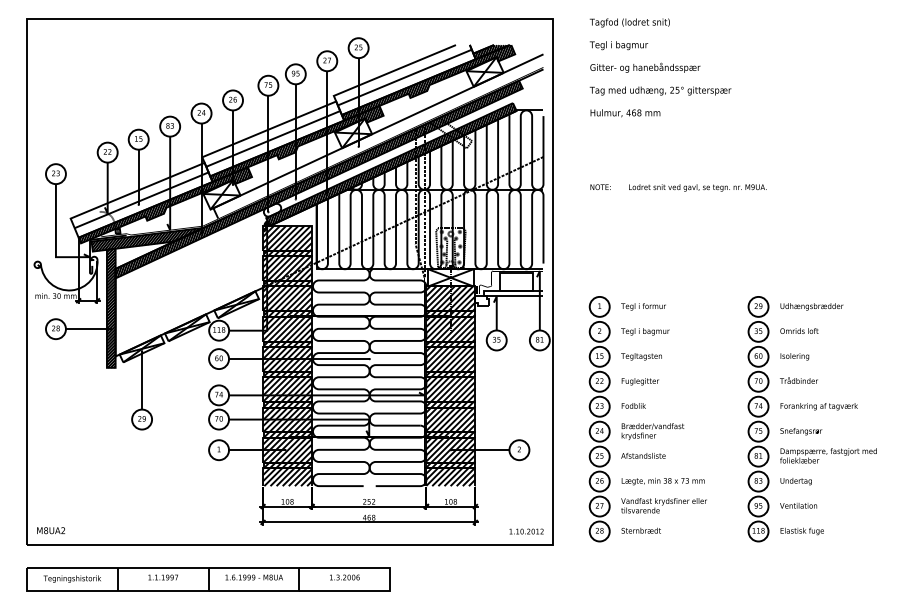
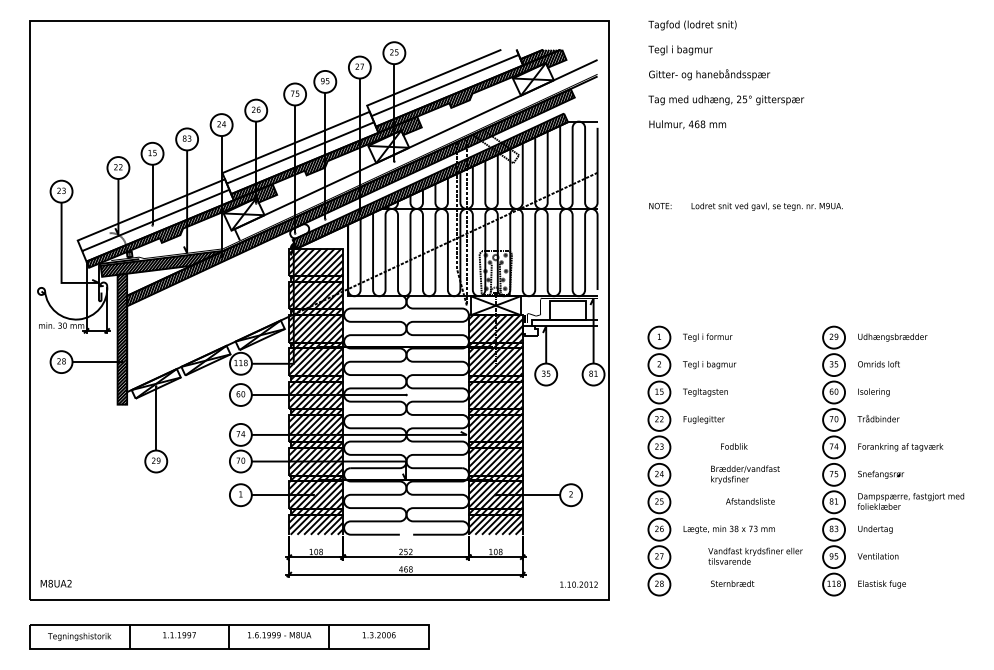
text: (633, 405) -> (733, 446), moved
text: (652, 431) -> (744, 474), moved
text: (643, 455) -> (750, 501), moved
text: (663, 505) -> (754, 555), moved
text: (640, 530) -> (731, 583), moved

